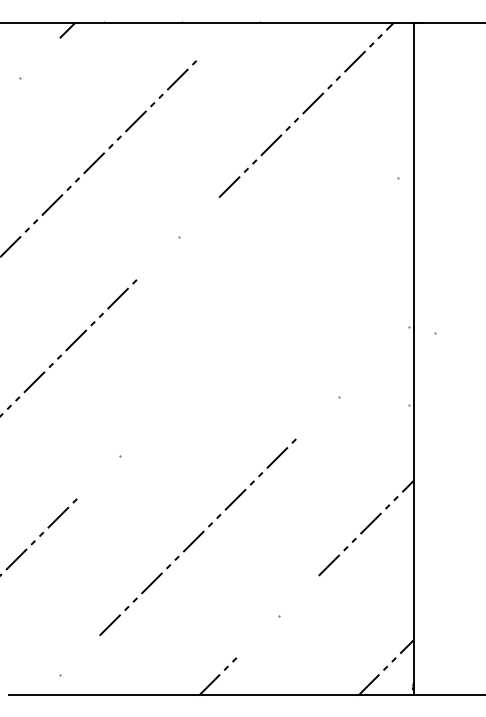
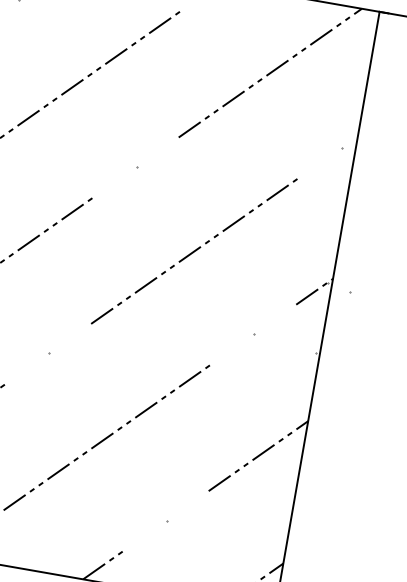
line: (257, 317) -> (194, 250), added
line: (395, 338) -> (314, 290), added

